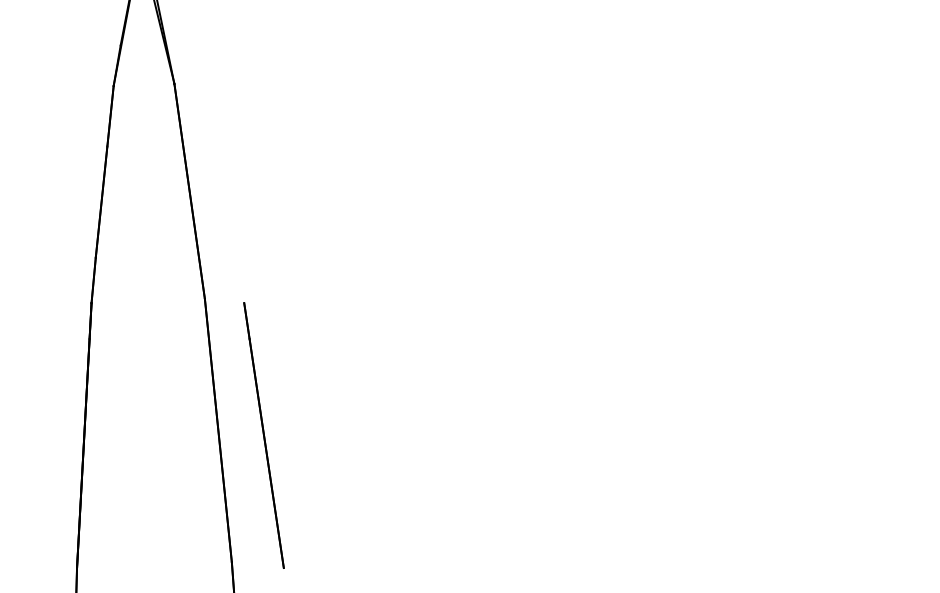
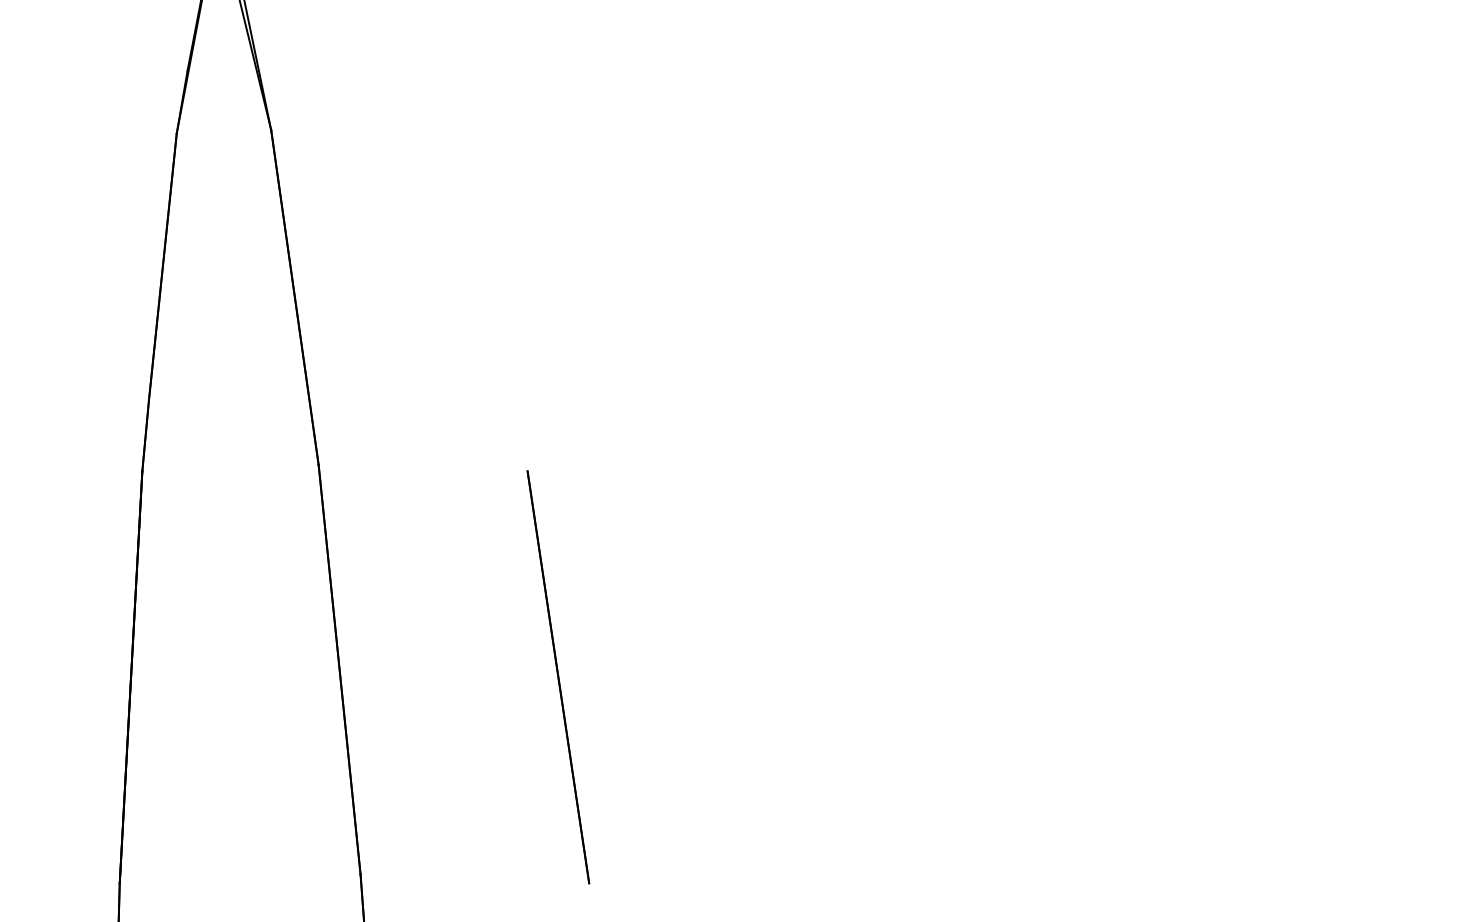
line: (263, 435) -> (557, 677), moved

